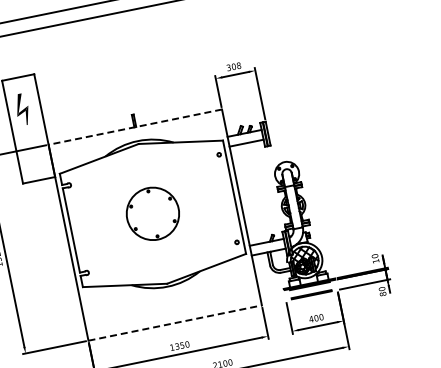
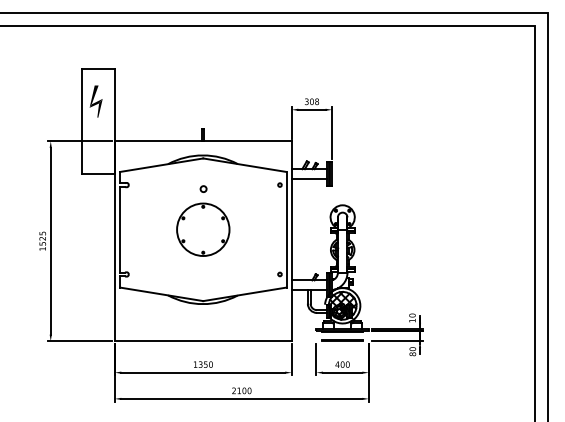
line: (134, 127) -> (202, 141), dashed -> solid
circle: (144, 173) -> (203, 188), added
line: (175, 323) -> (203, 341), dashed -> solid

